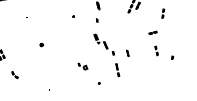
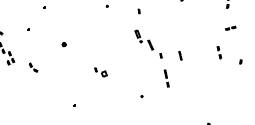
part: (152, 32) -> (229, 27), moved
part: (82, 66) -> (100, 72), moved
part: (14, 75) -> (32, 68), moved

